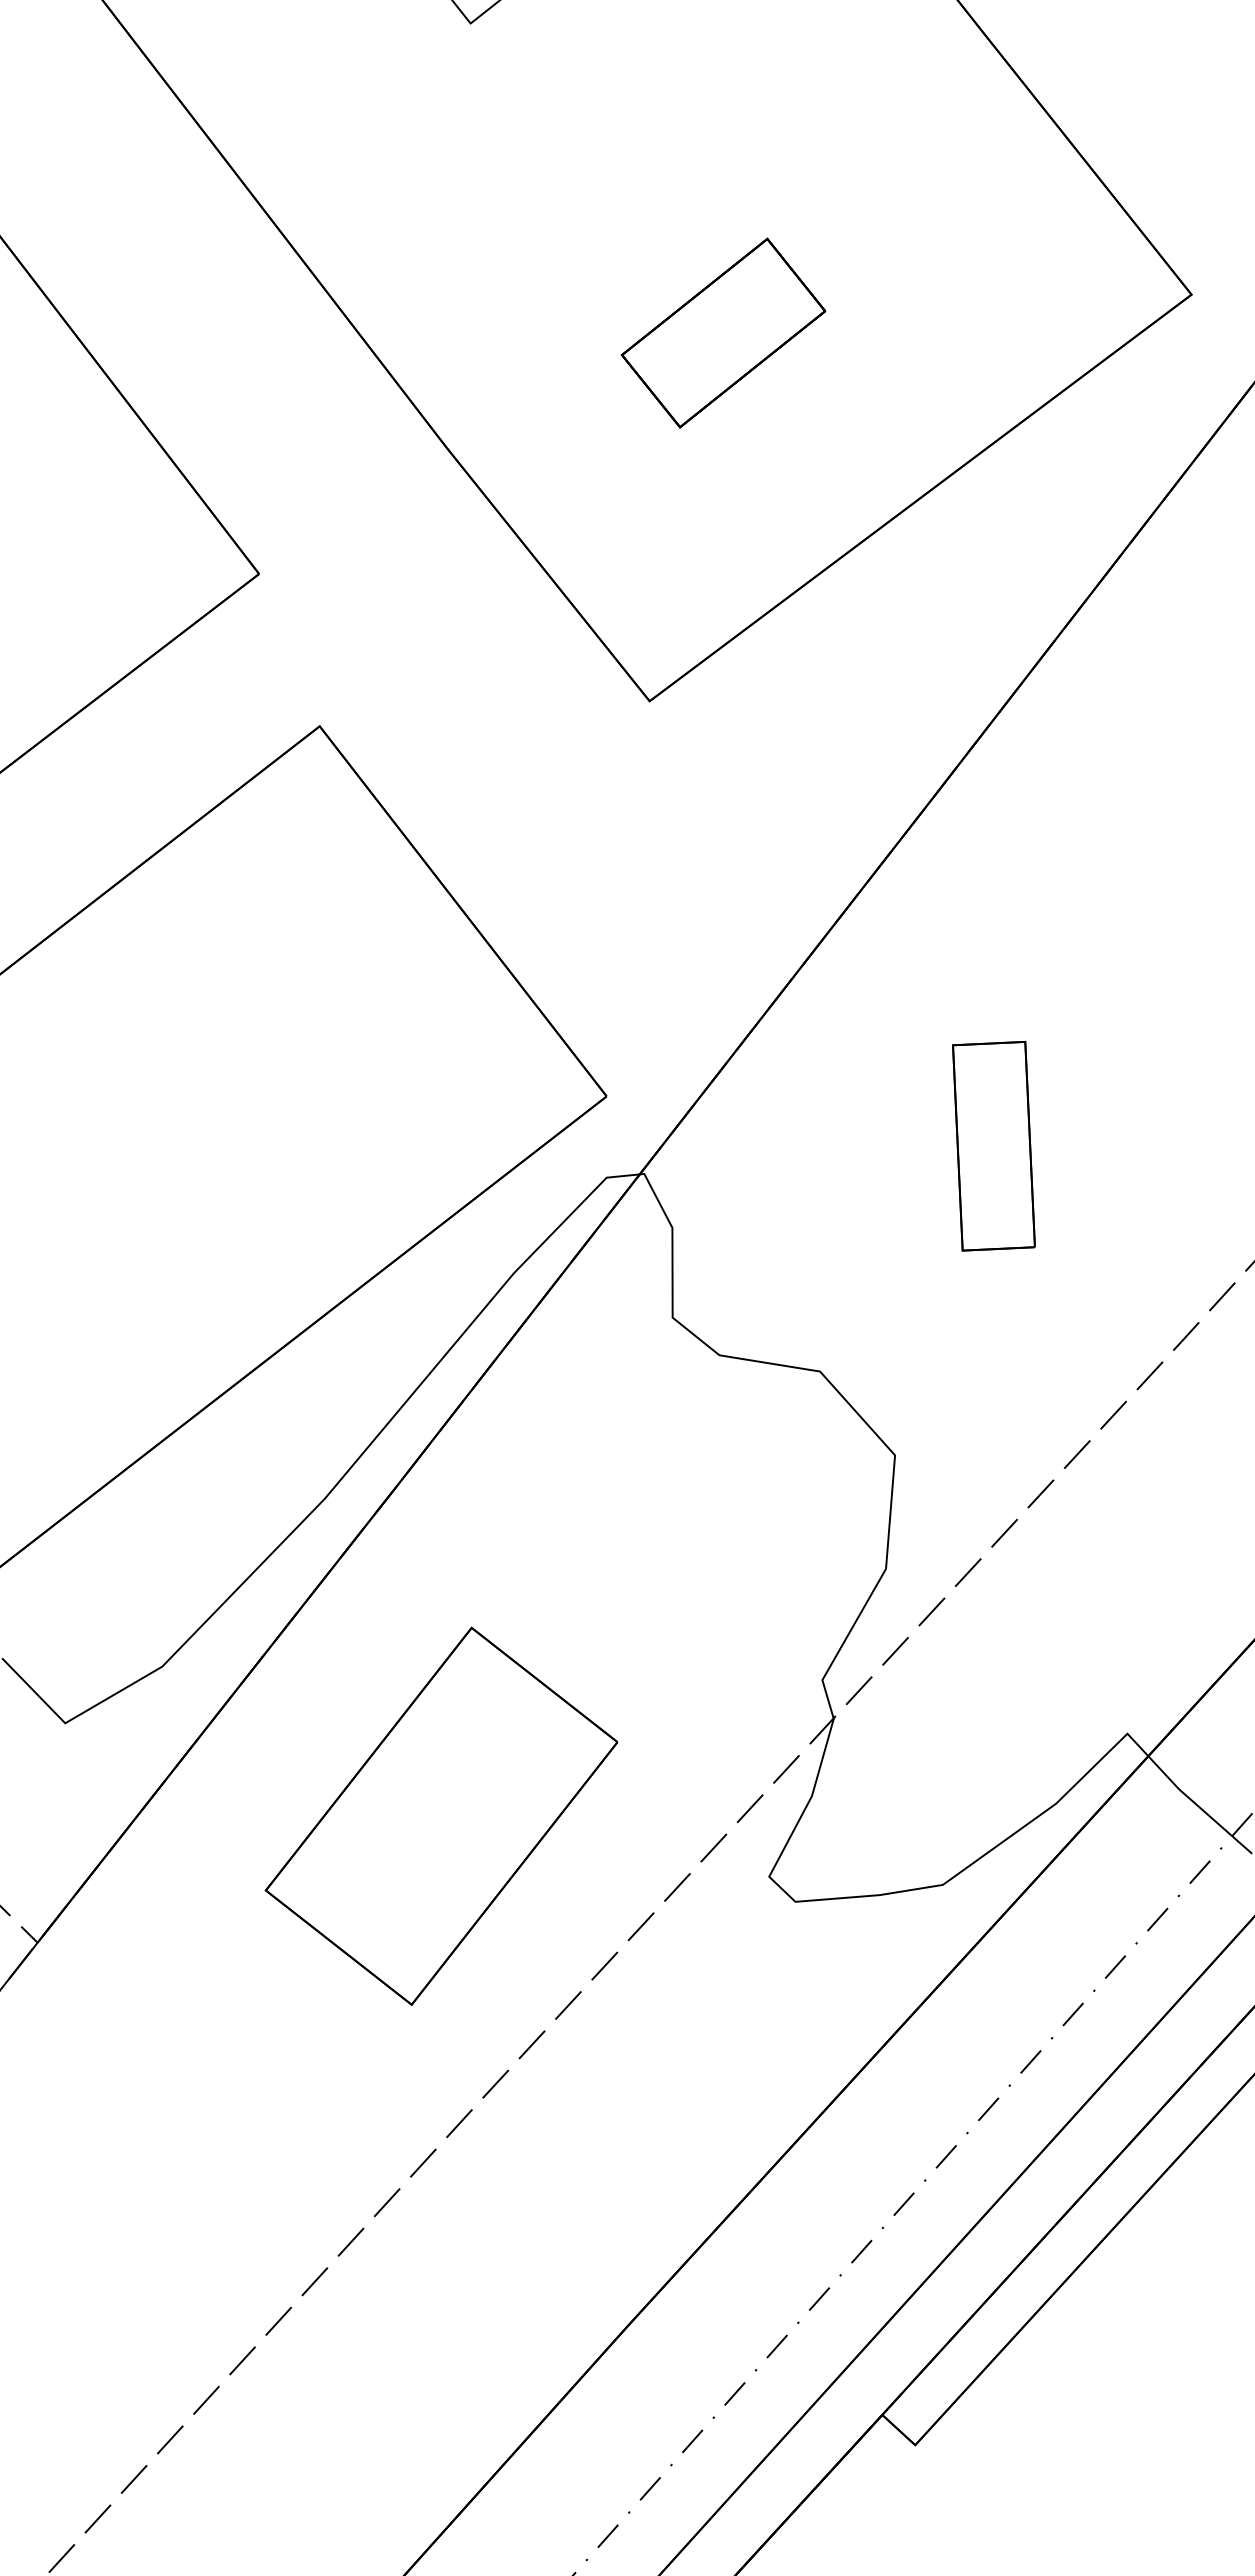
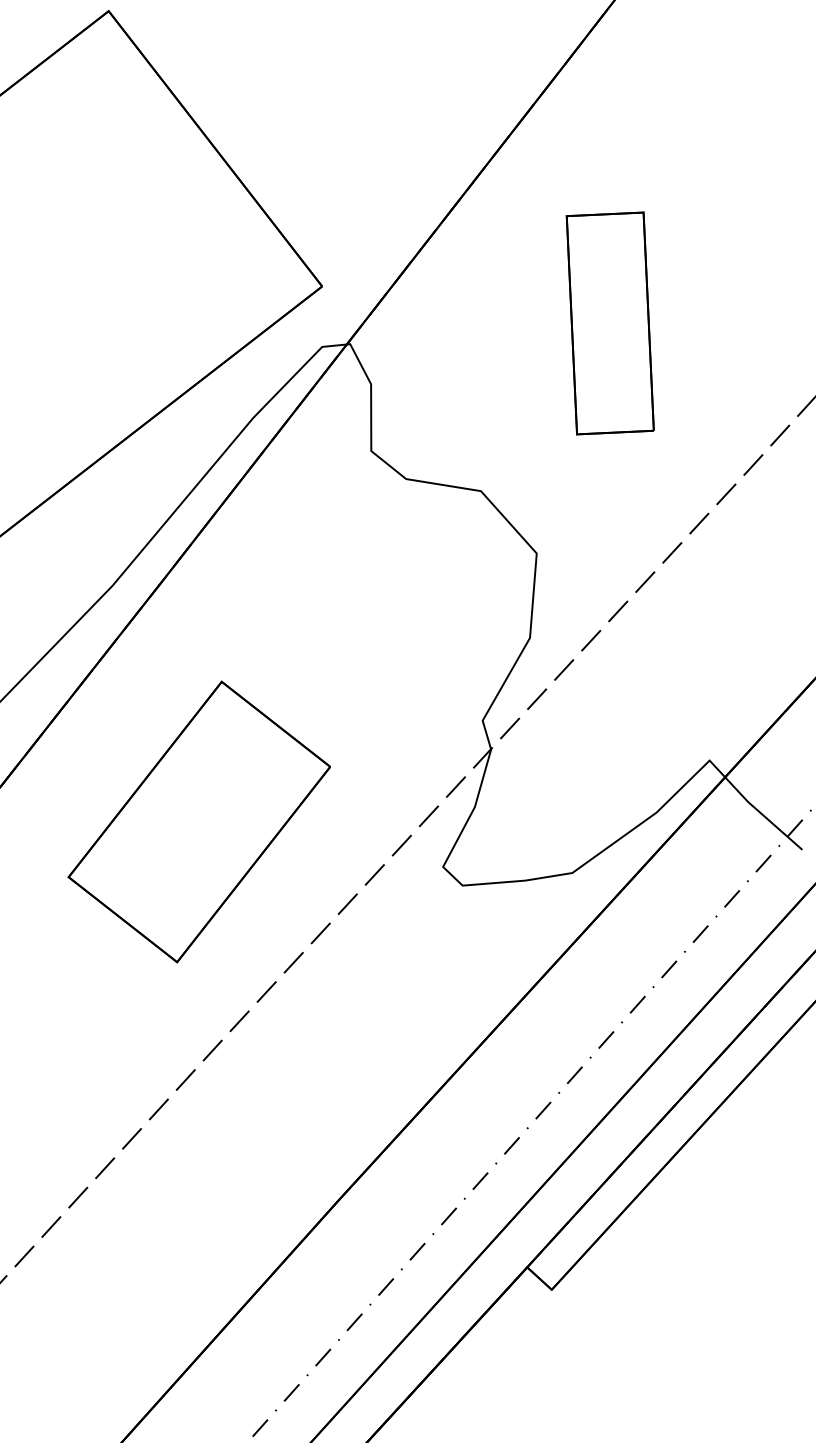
part: (993, 1146) -> (609, 323), size x1.43

